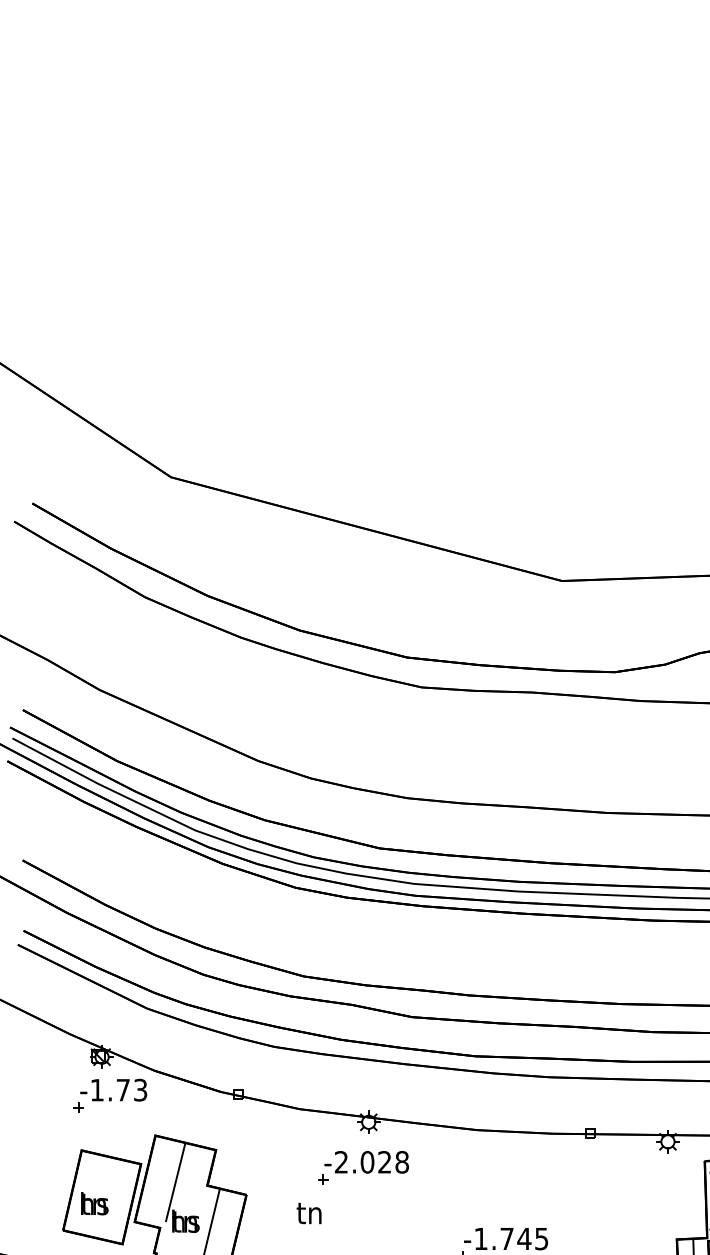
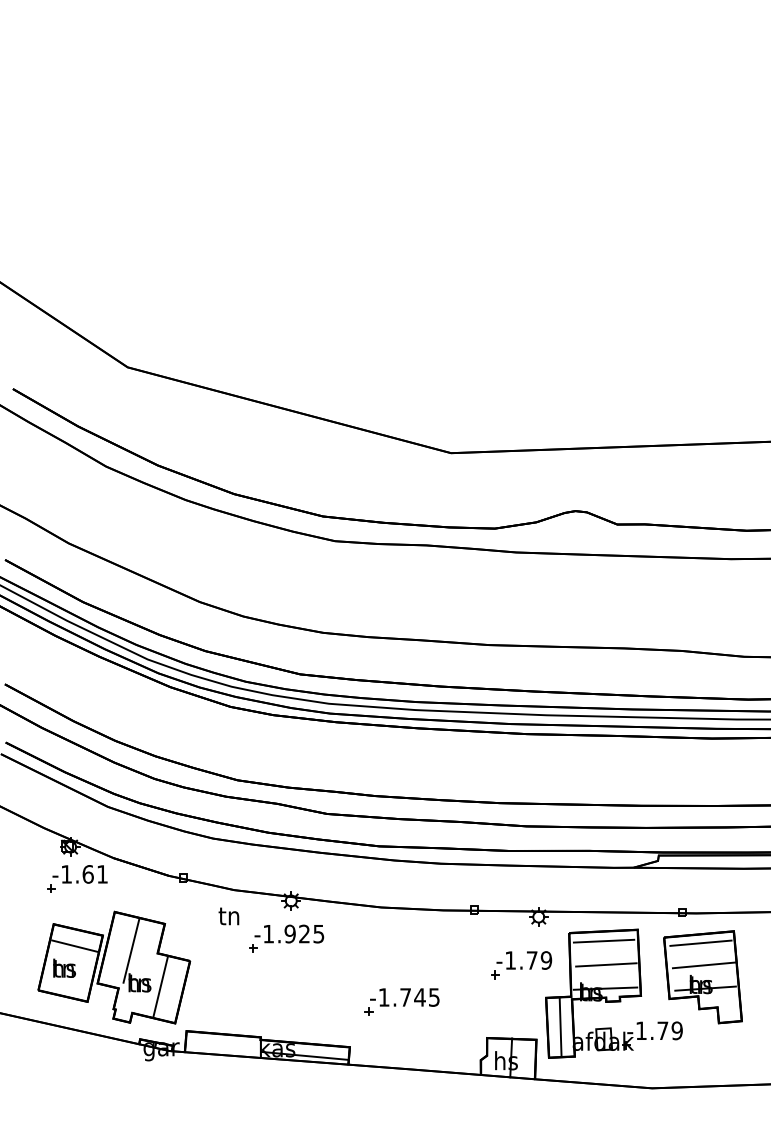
text: (130, 1090) -> (94, 874), -1.73 -> -1.61
text: (371, 1161) -> (293, 933), -2.028 -> -1.925
line: (107, 1177) -> (75, 946), added
part: (647, 1200) -> (521, 965), added
text: (308, 1213) -> (228, 916), moved

